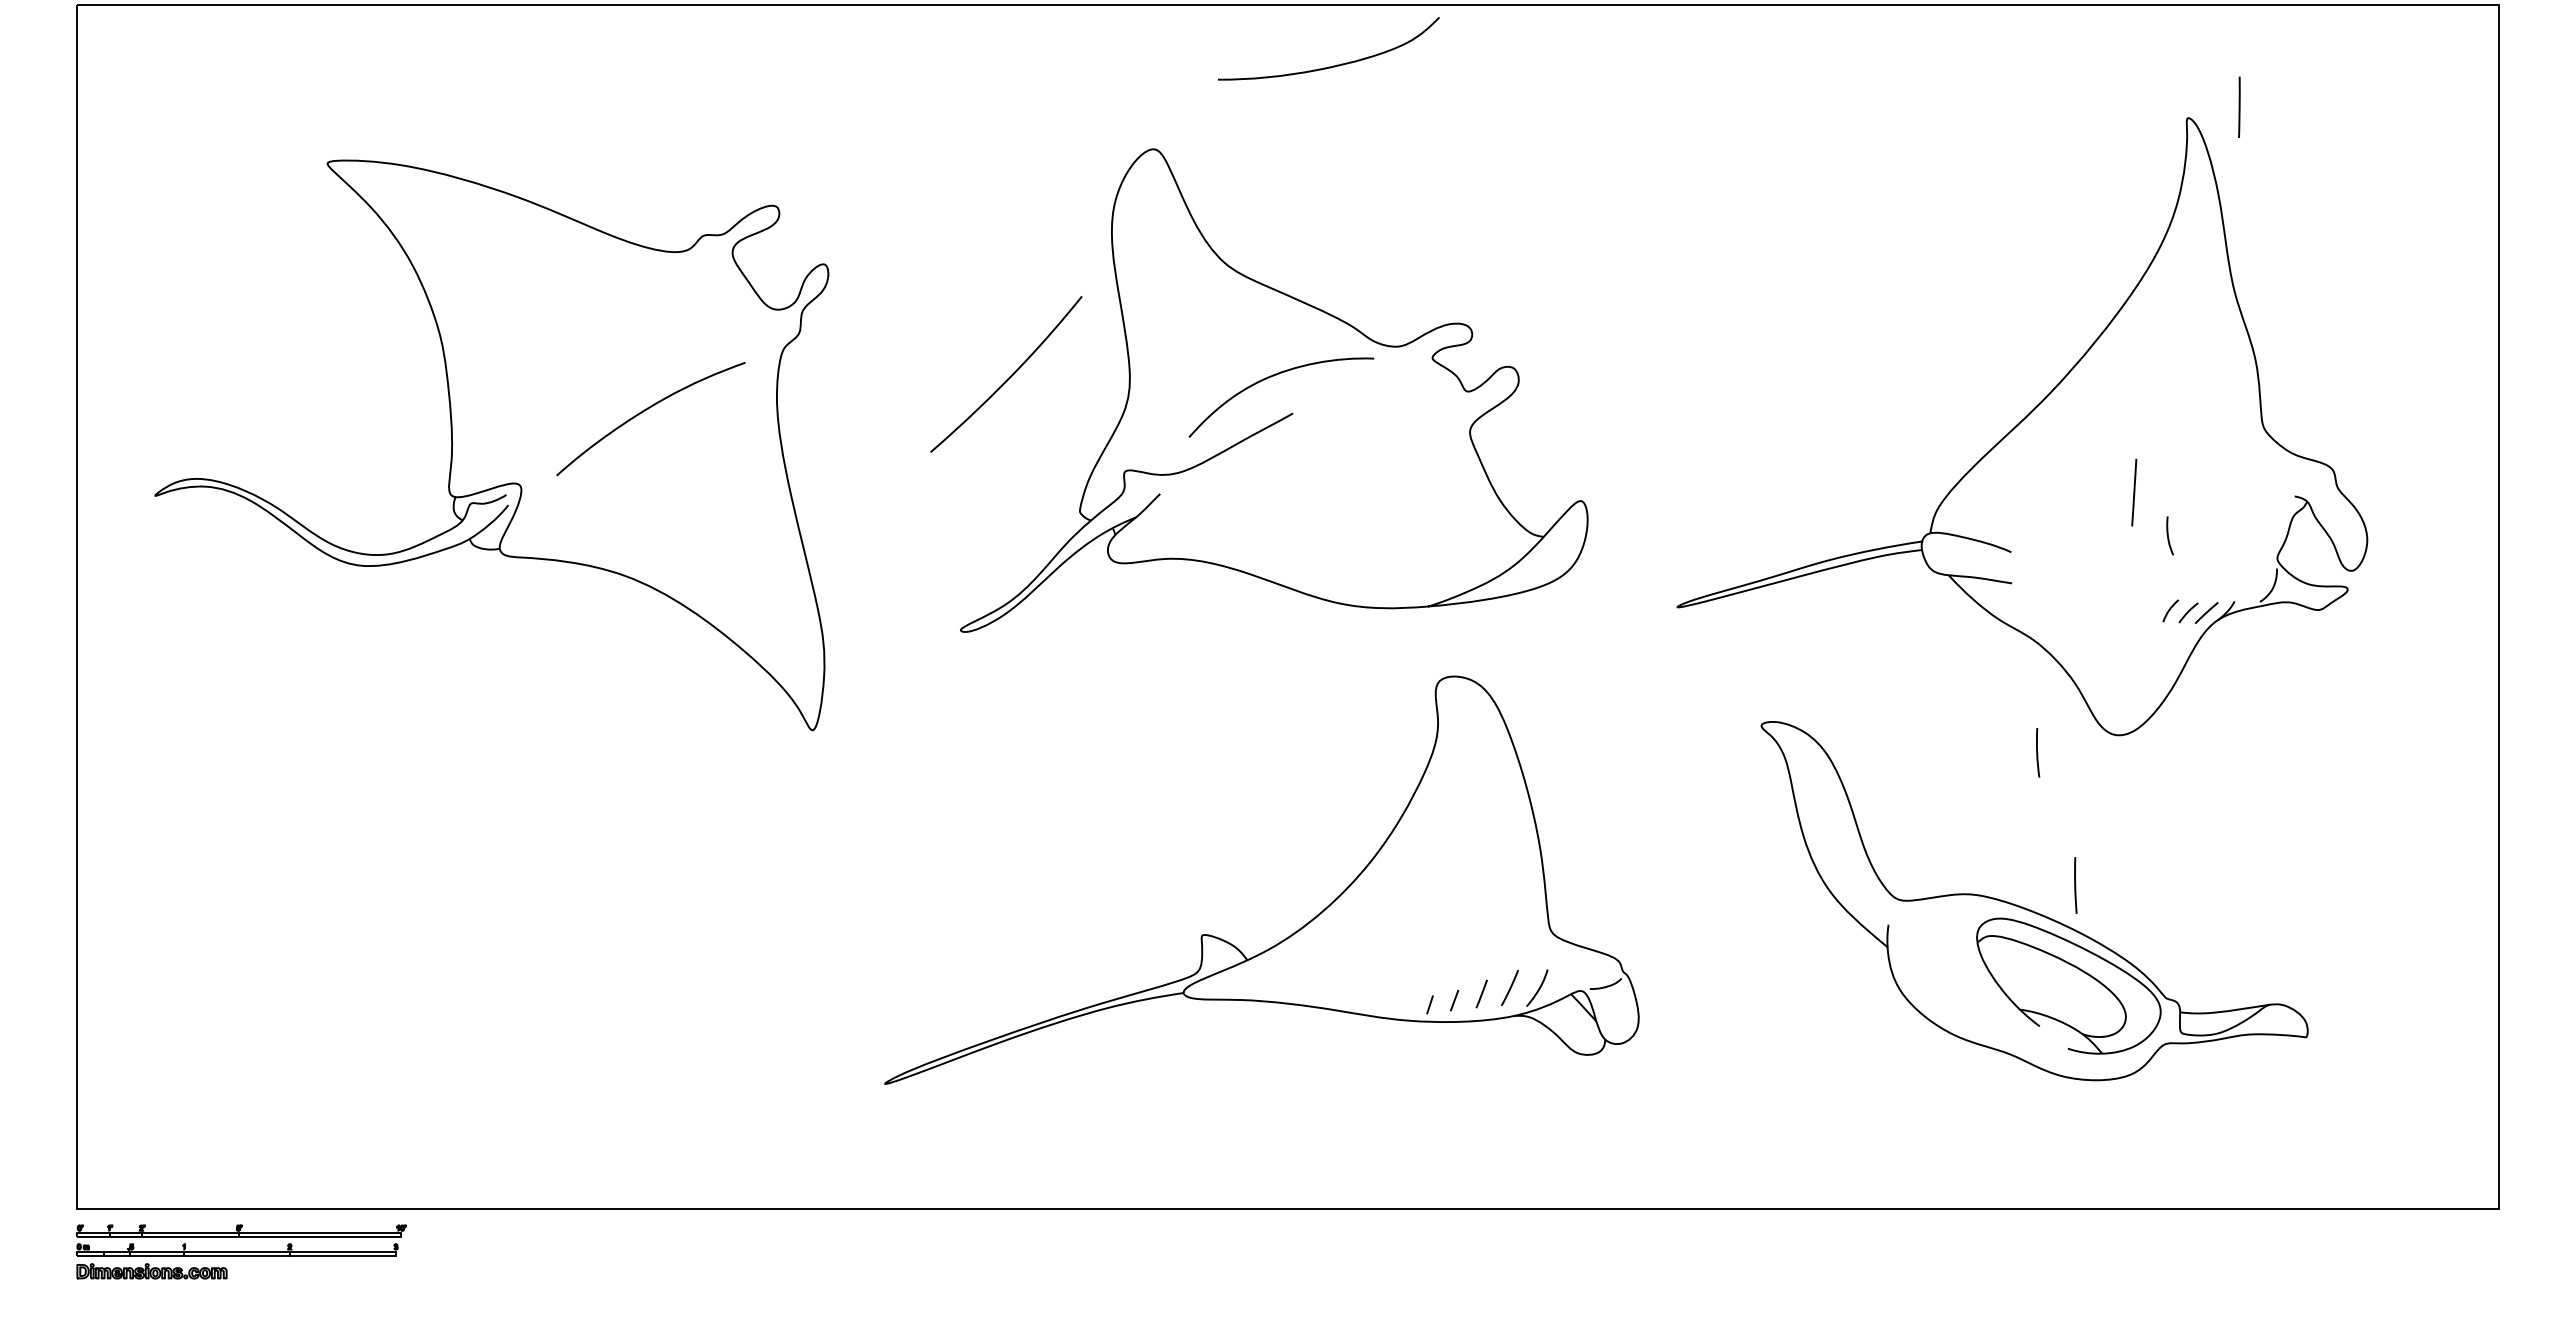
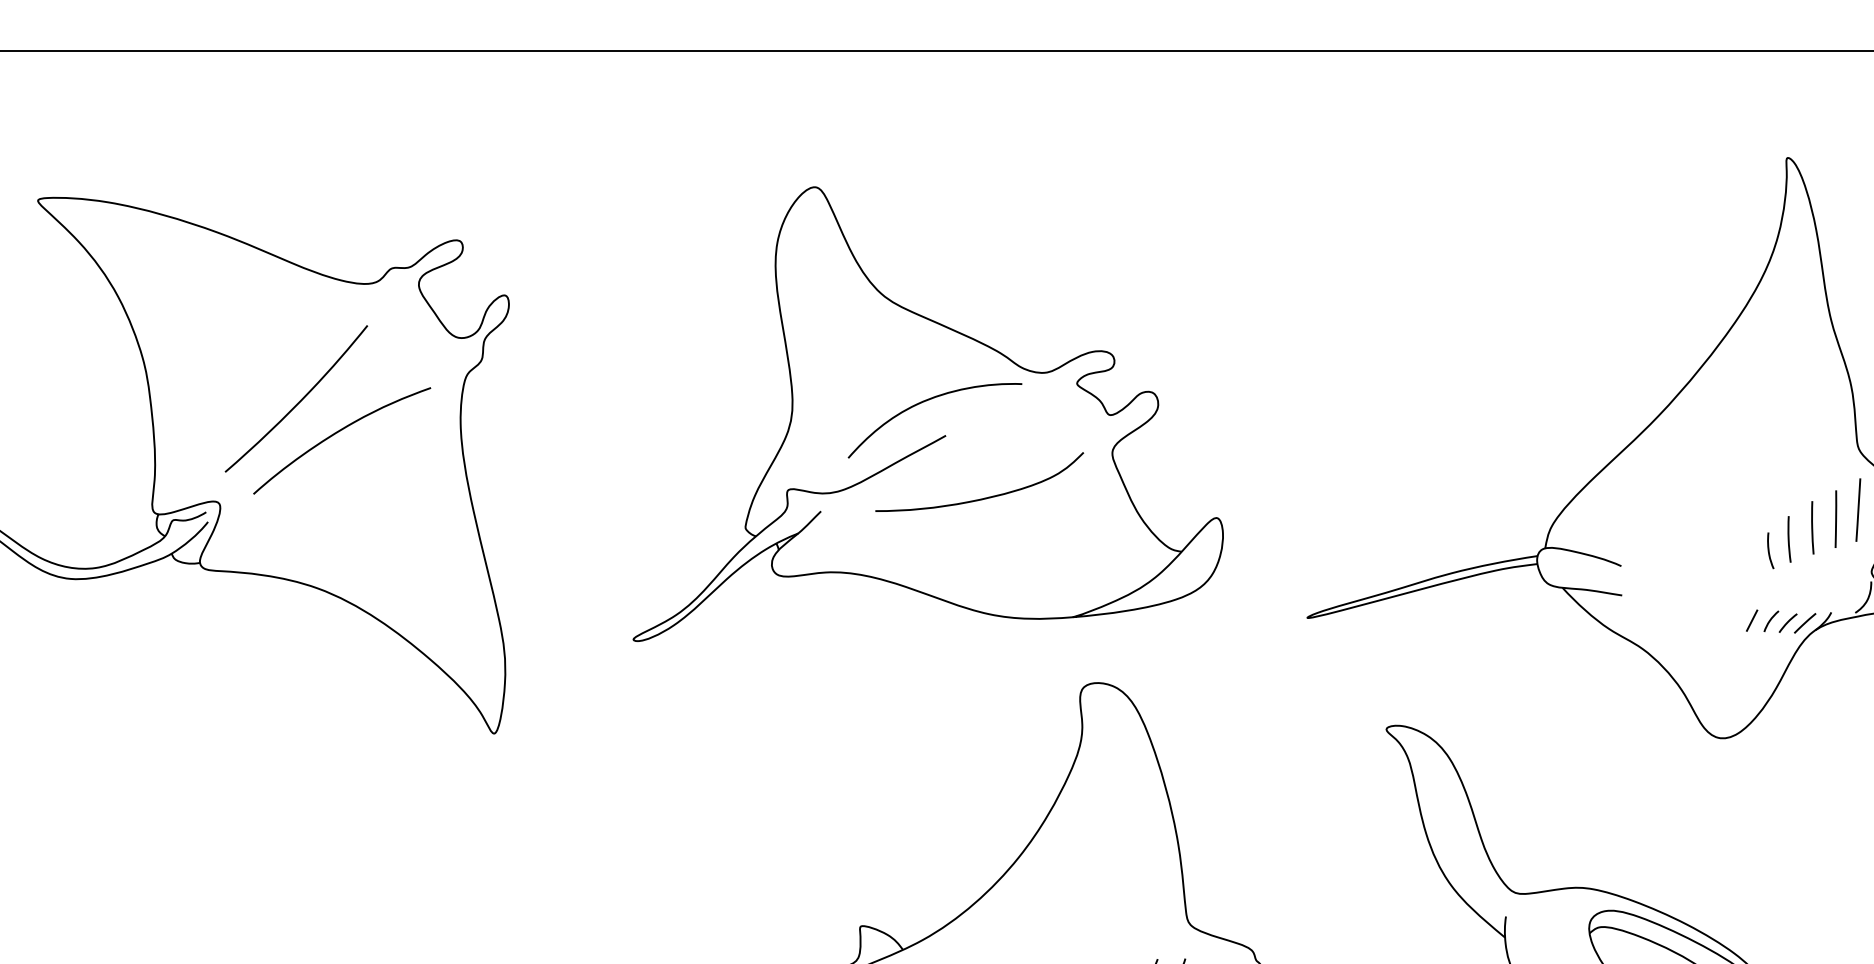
curve: (1333, 65) -> (984, 497), moved
line: (2239, 106) -> (1836, 518), moved
curve: (1009, 376) -> (299, 400), moved
line: (2134, 492) -> (1858, 509), moved
line: (2149, 610) -> (1751, 620), added
curve: (2037, 752) -> (1788, 539), moved
line: (2075, 885) -> (1812, 527), moved

